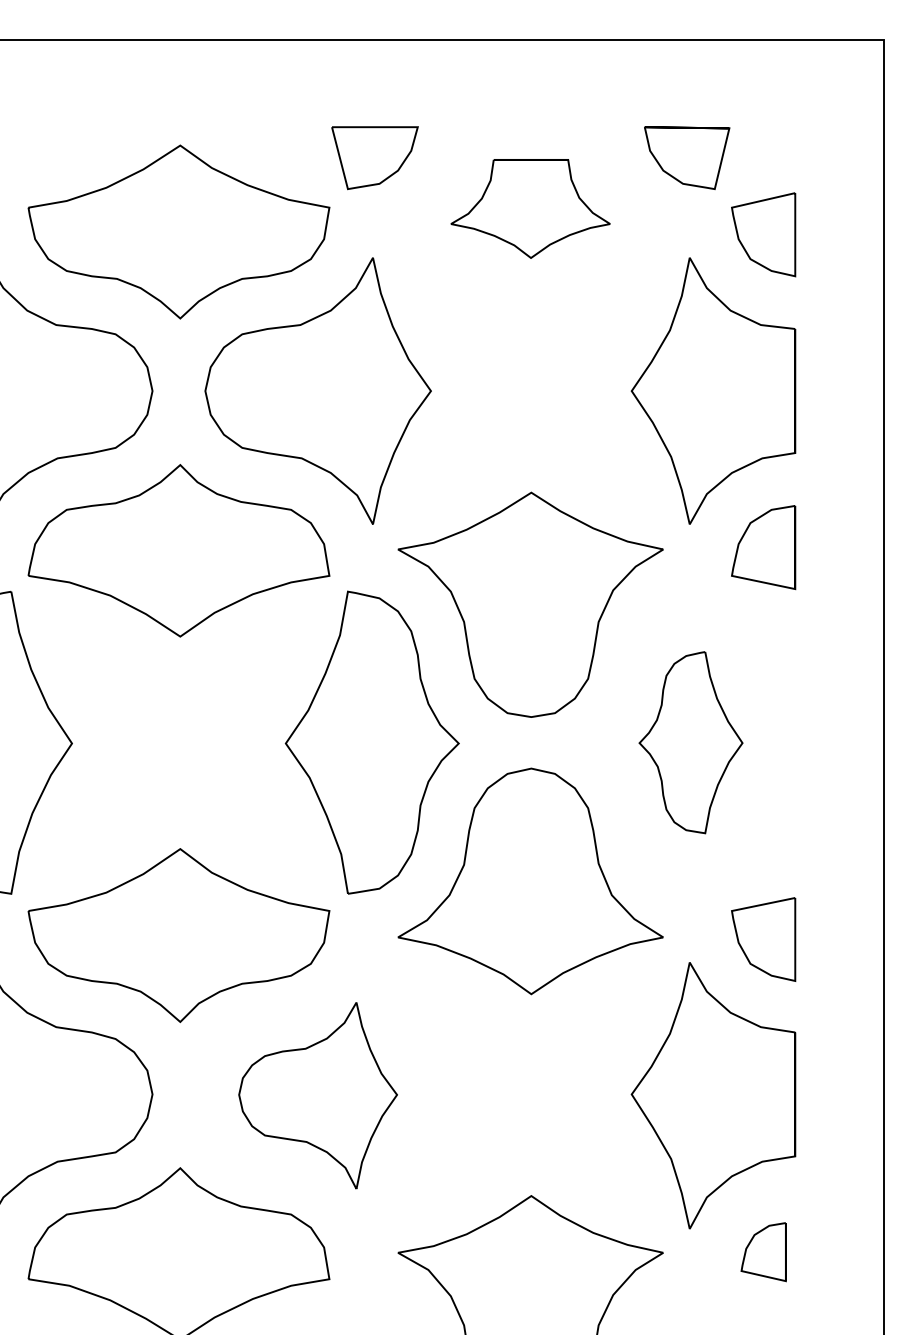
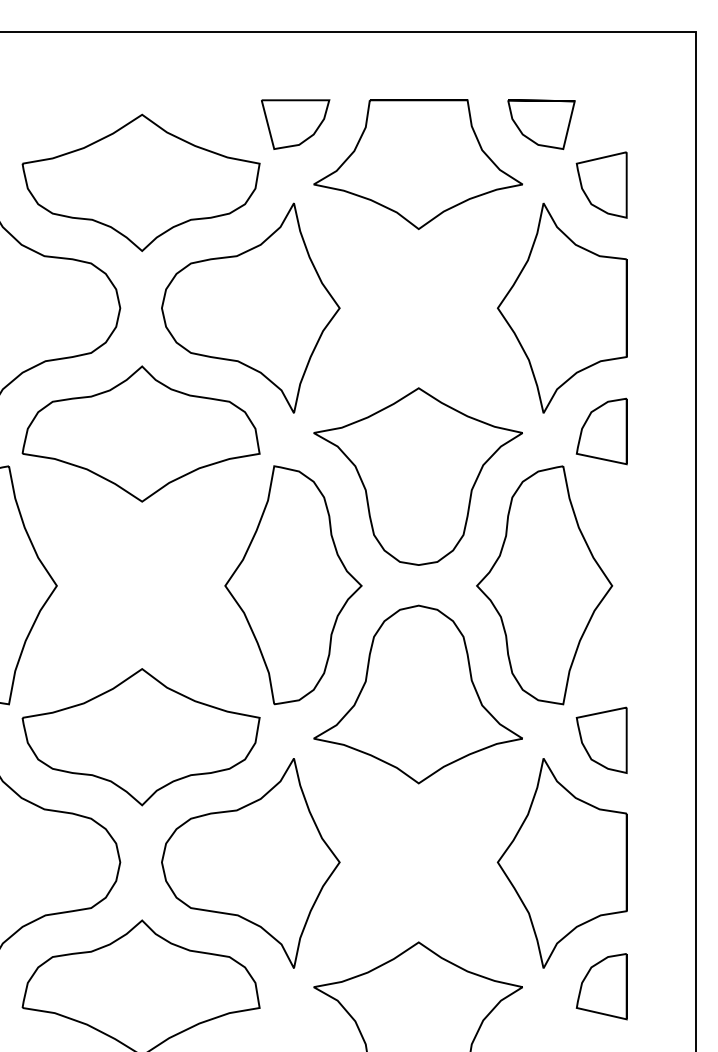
part: (530, 208) -> (418, 164), size x1.67
part: (690, 742) -> (544, 585), size x1.67
part: (317, 1095) -> (250, 863), size x1.43
part: (763, 1251) -> (601, 986), size x1.43

